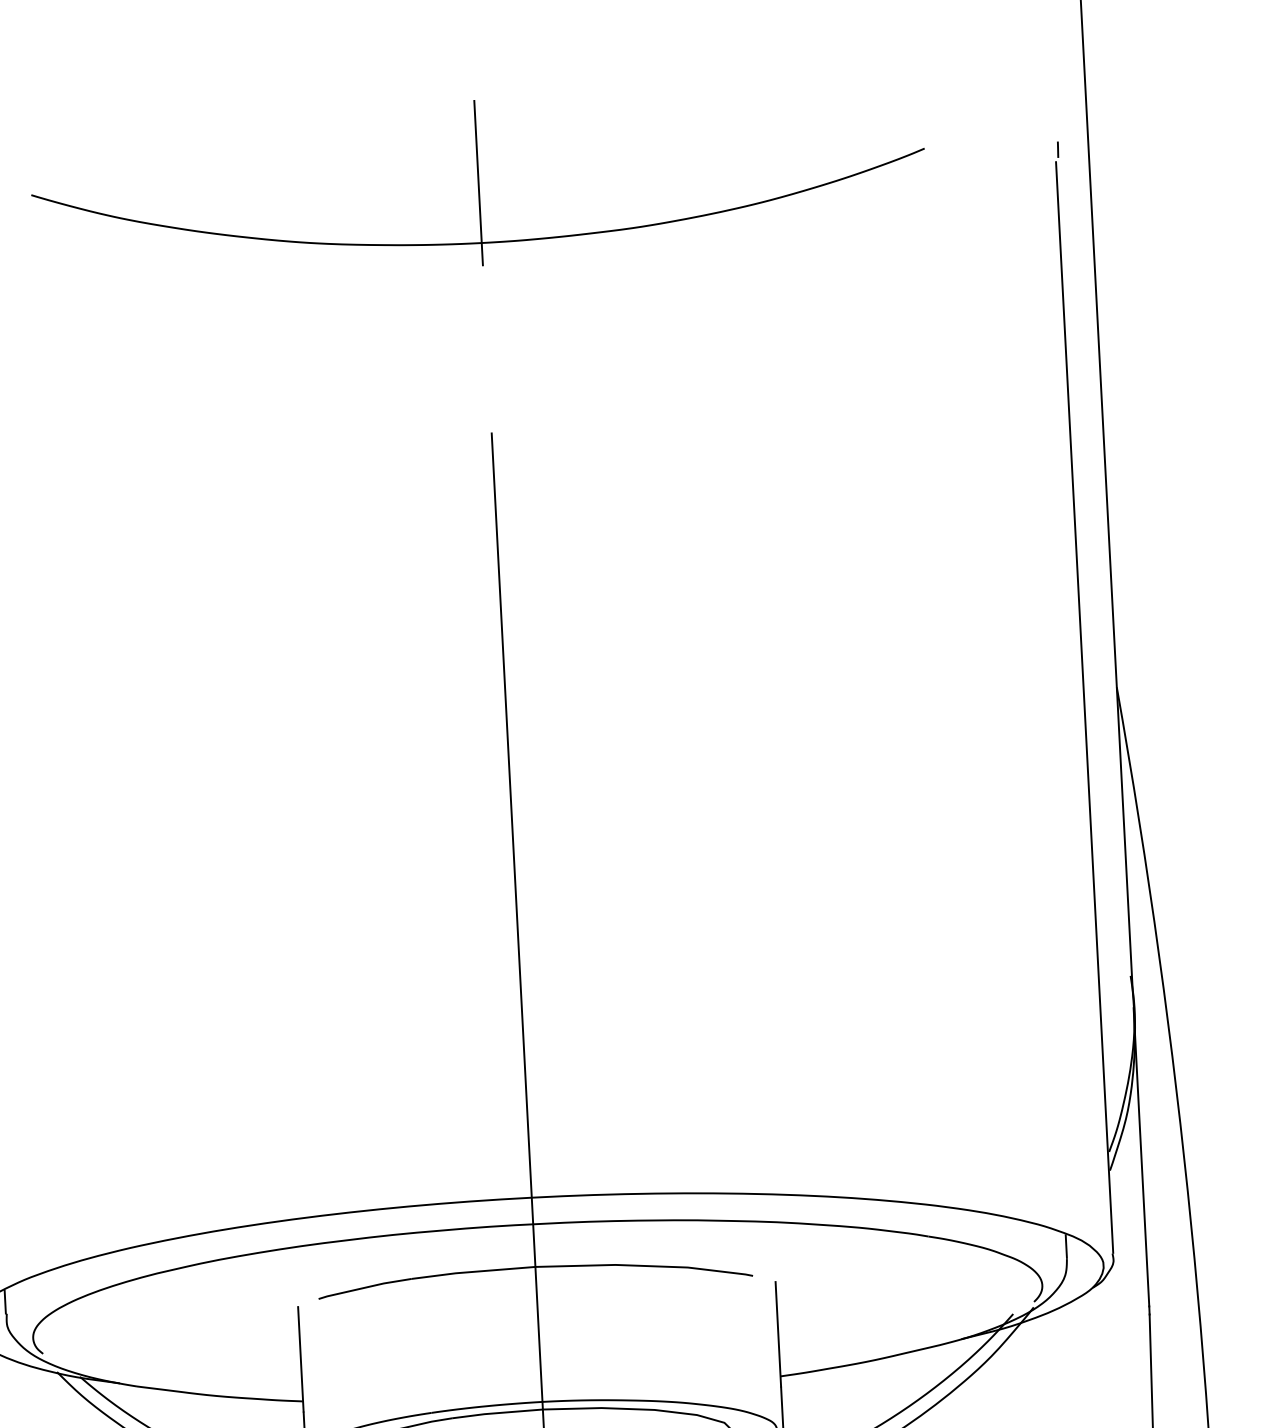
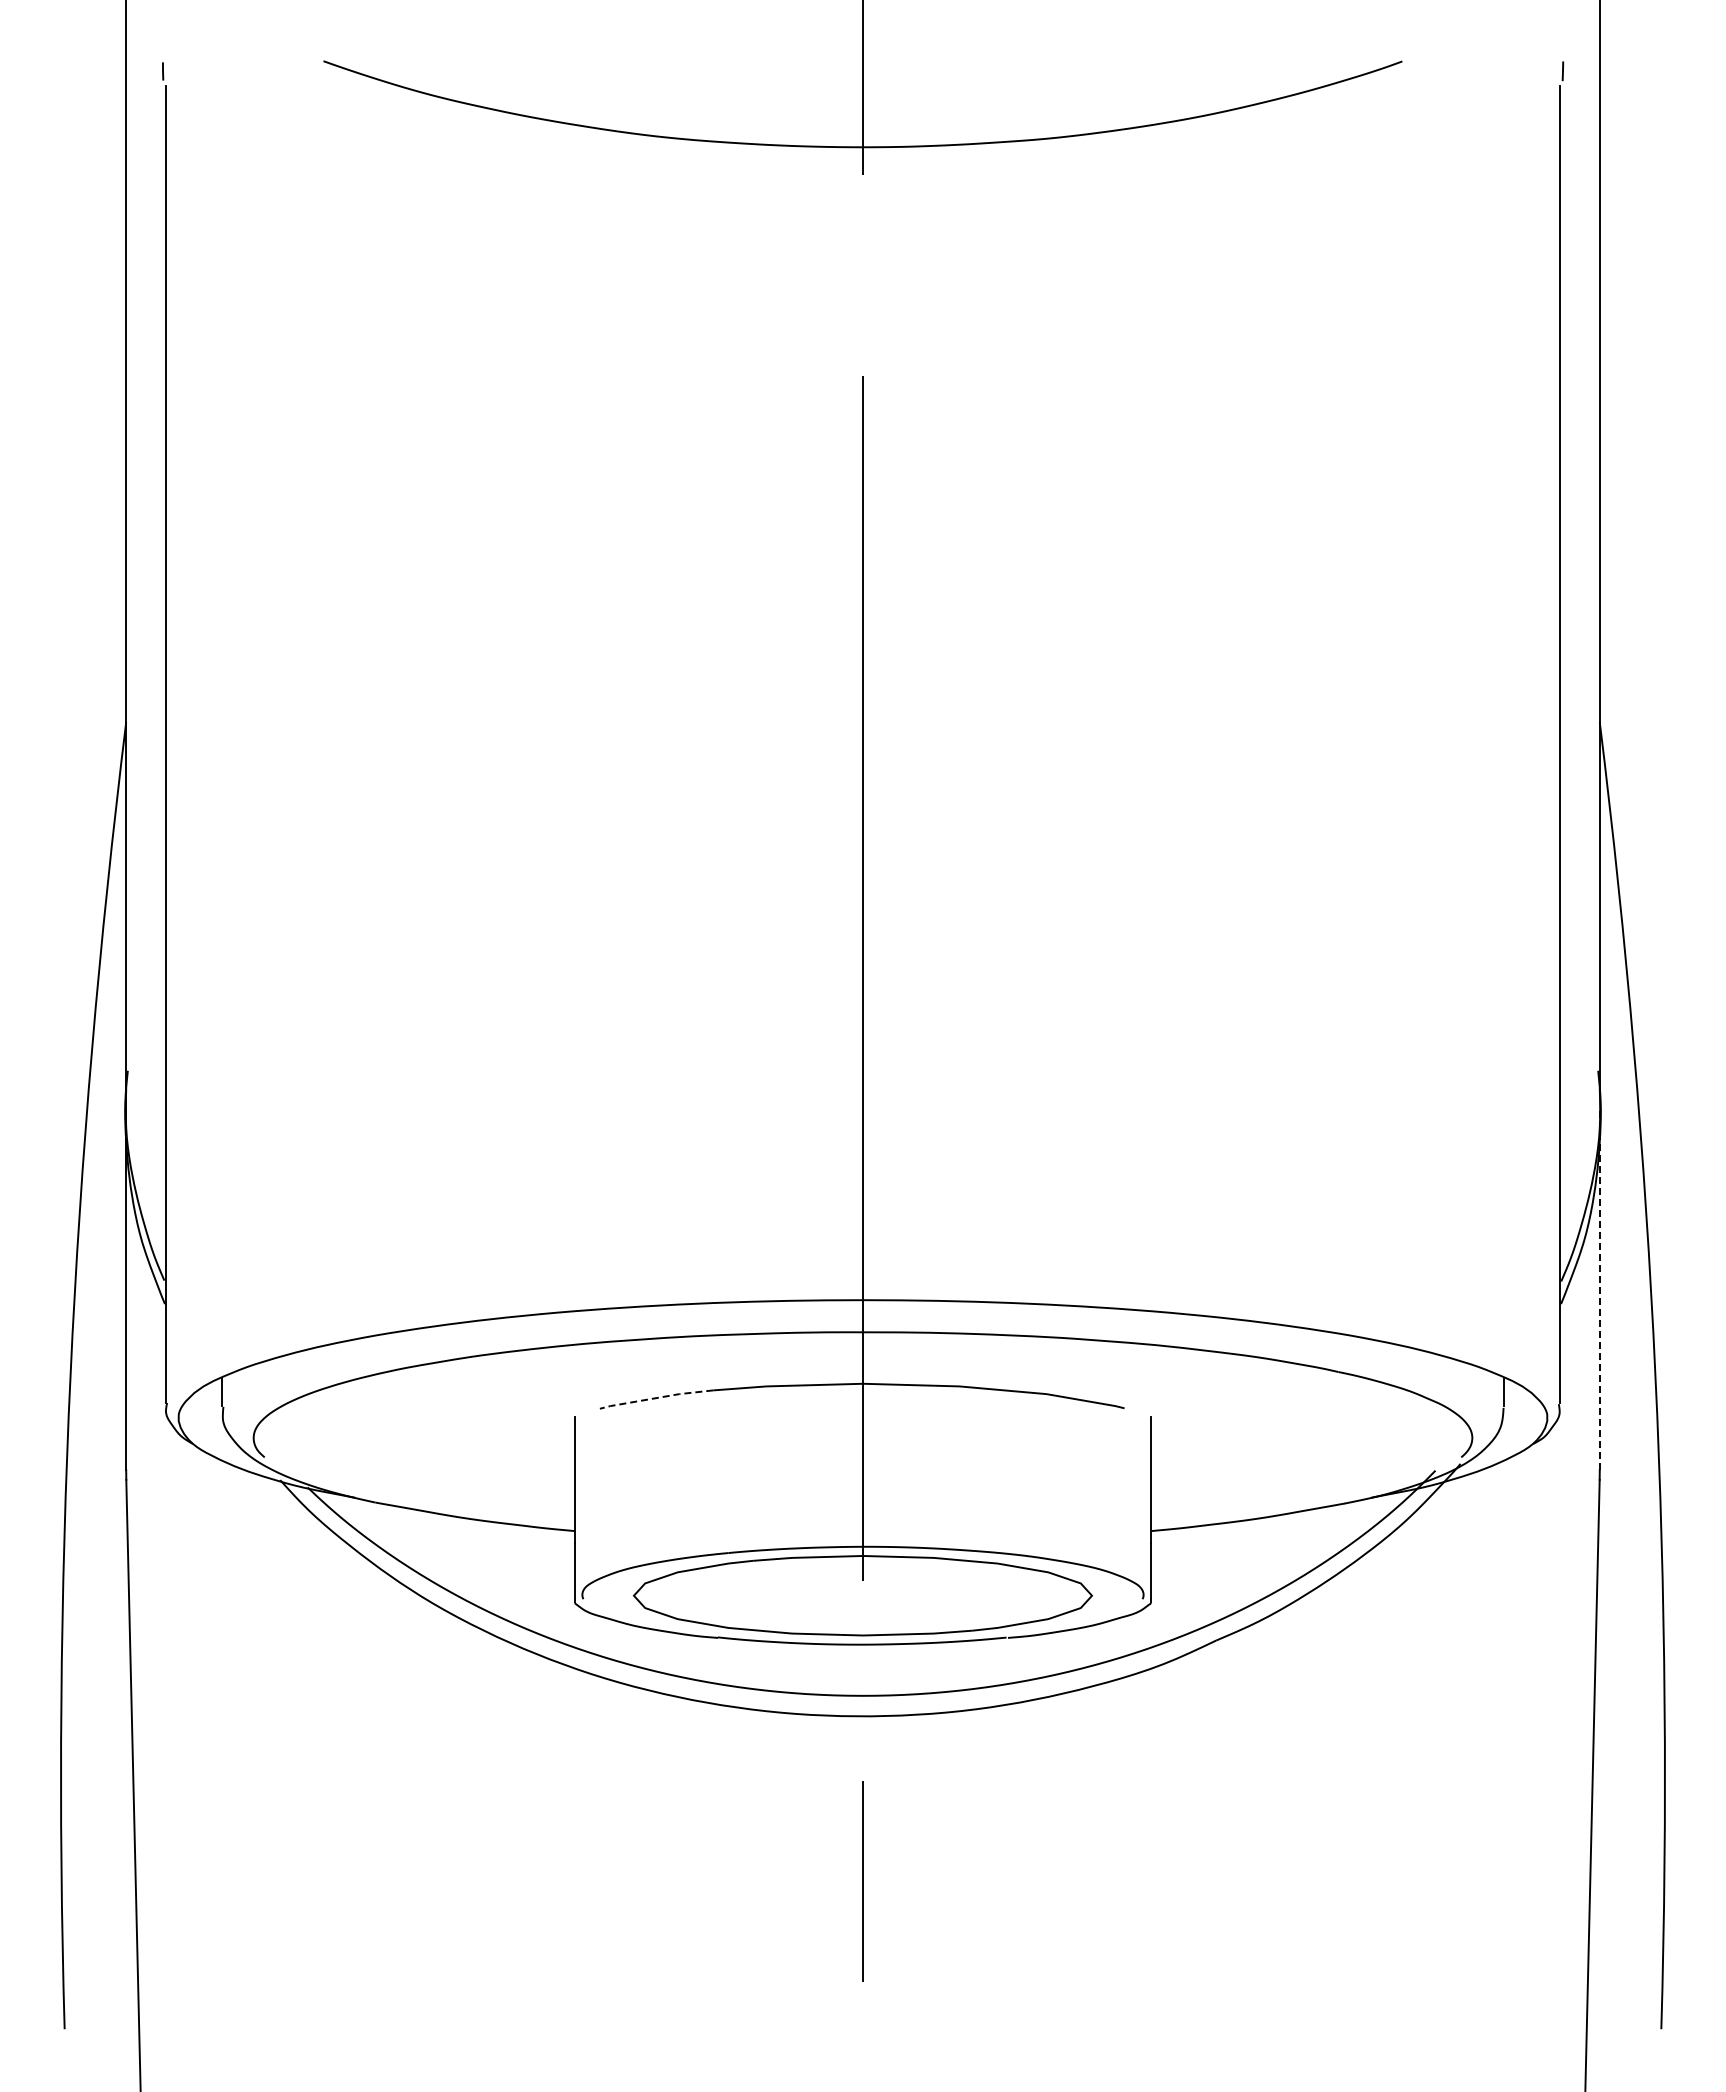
line: (1141, 1156) -> (1599, 1289), solid -> dashed
line: (365, 1288) -> (656, 1398), solid -> dashed

